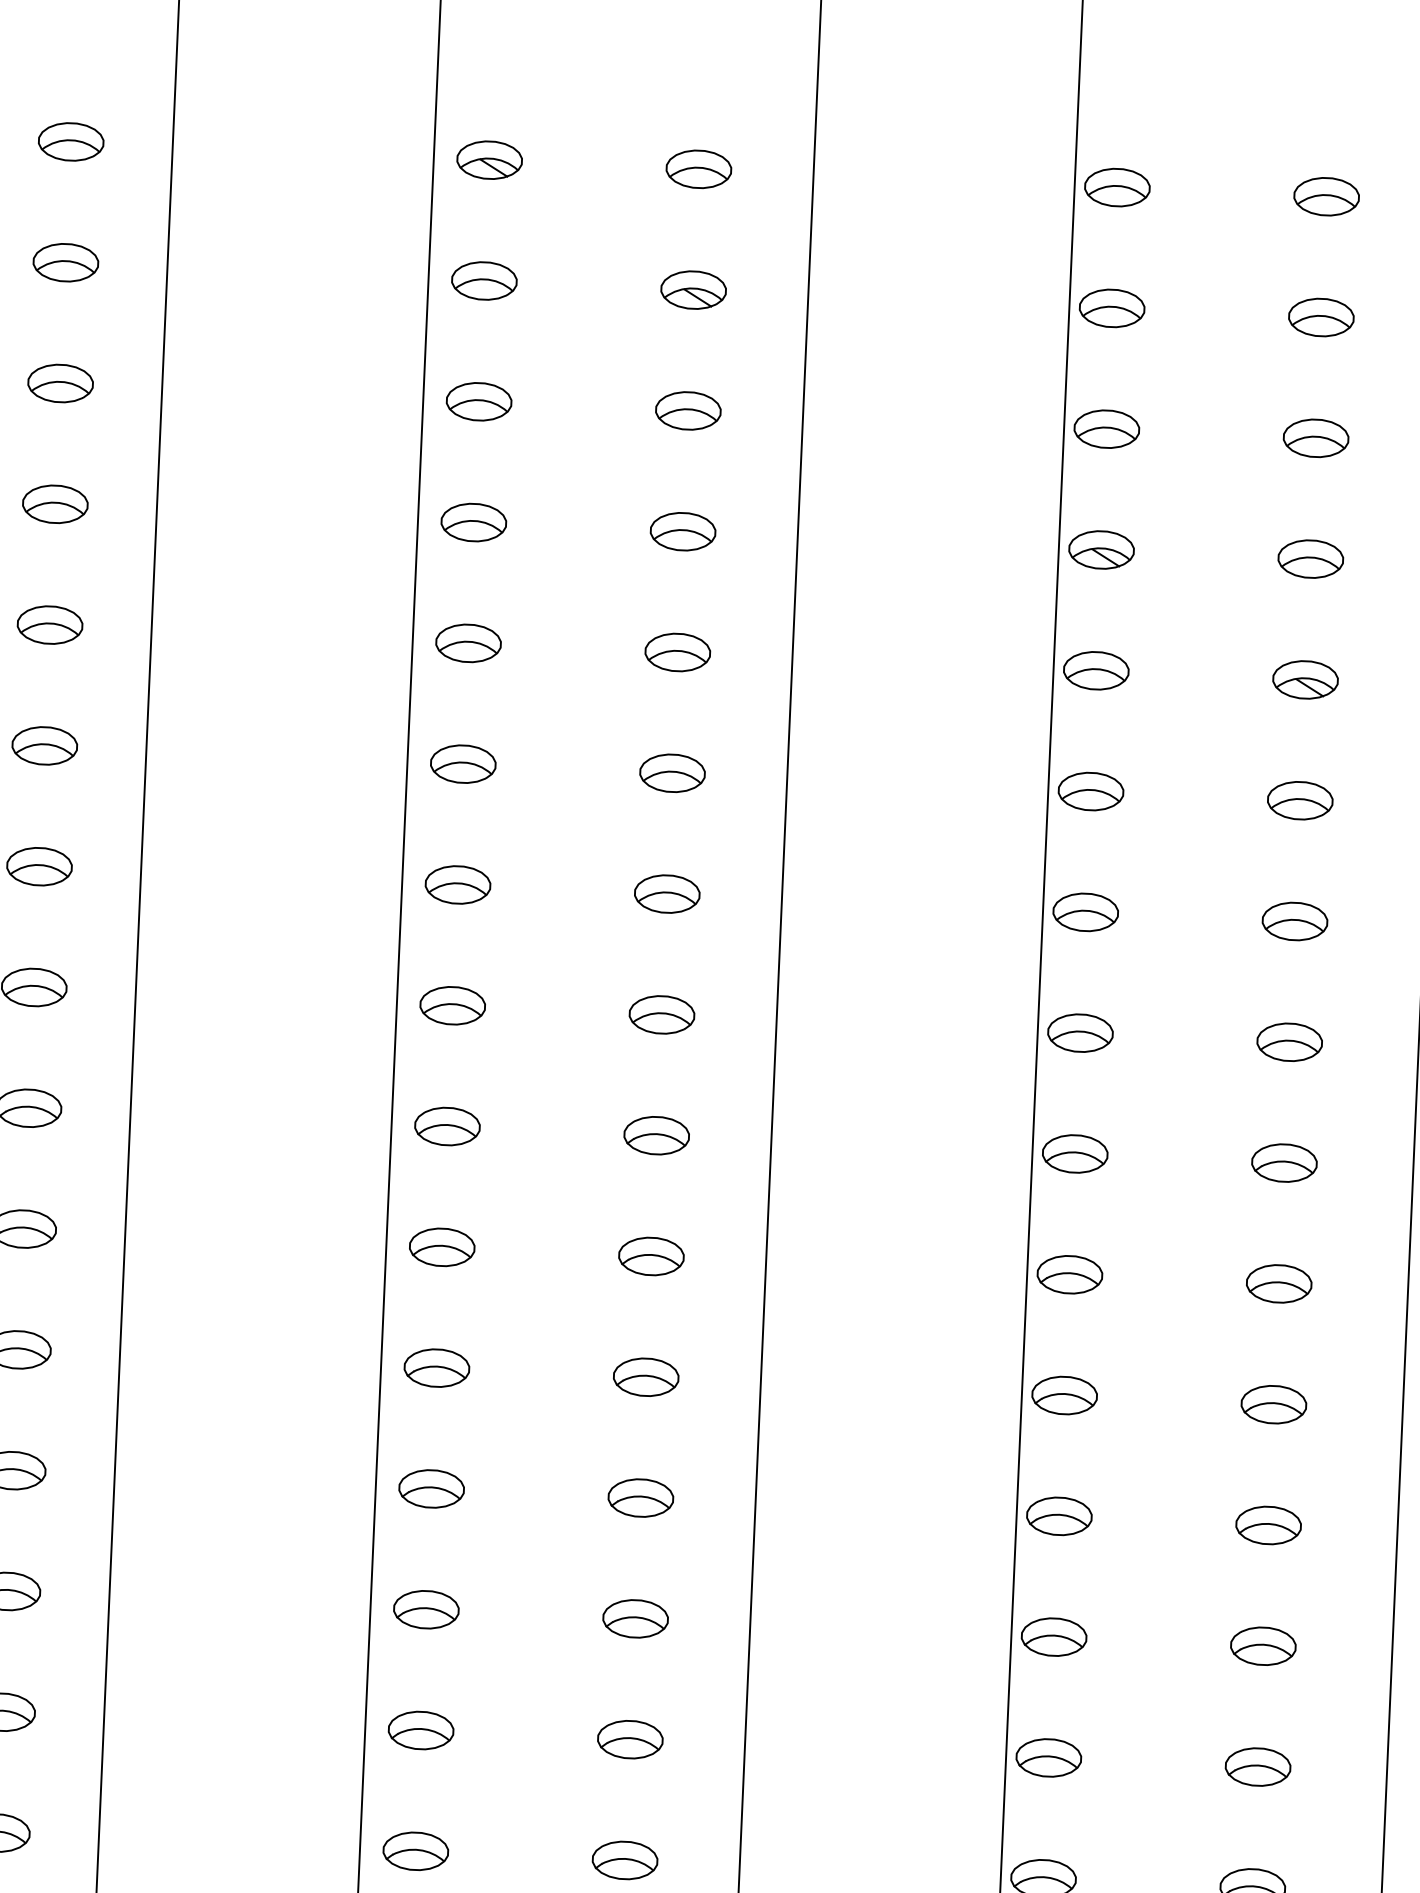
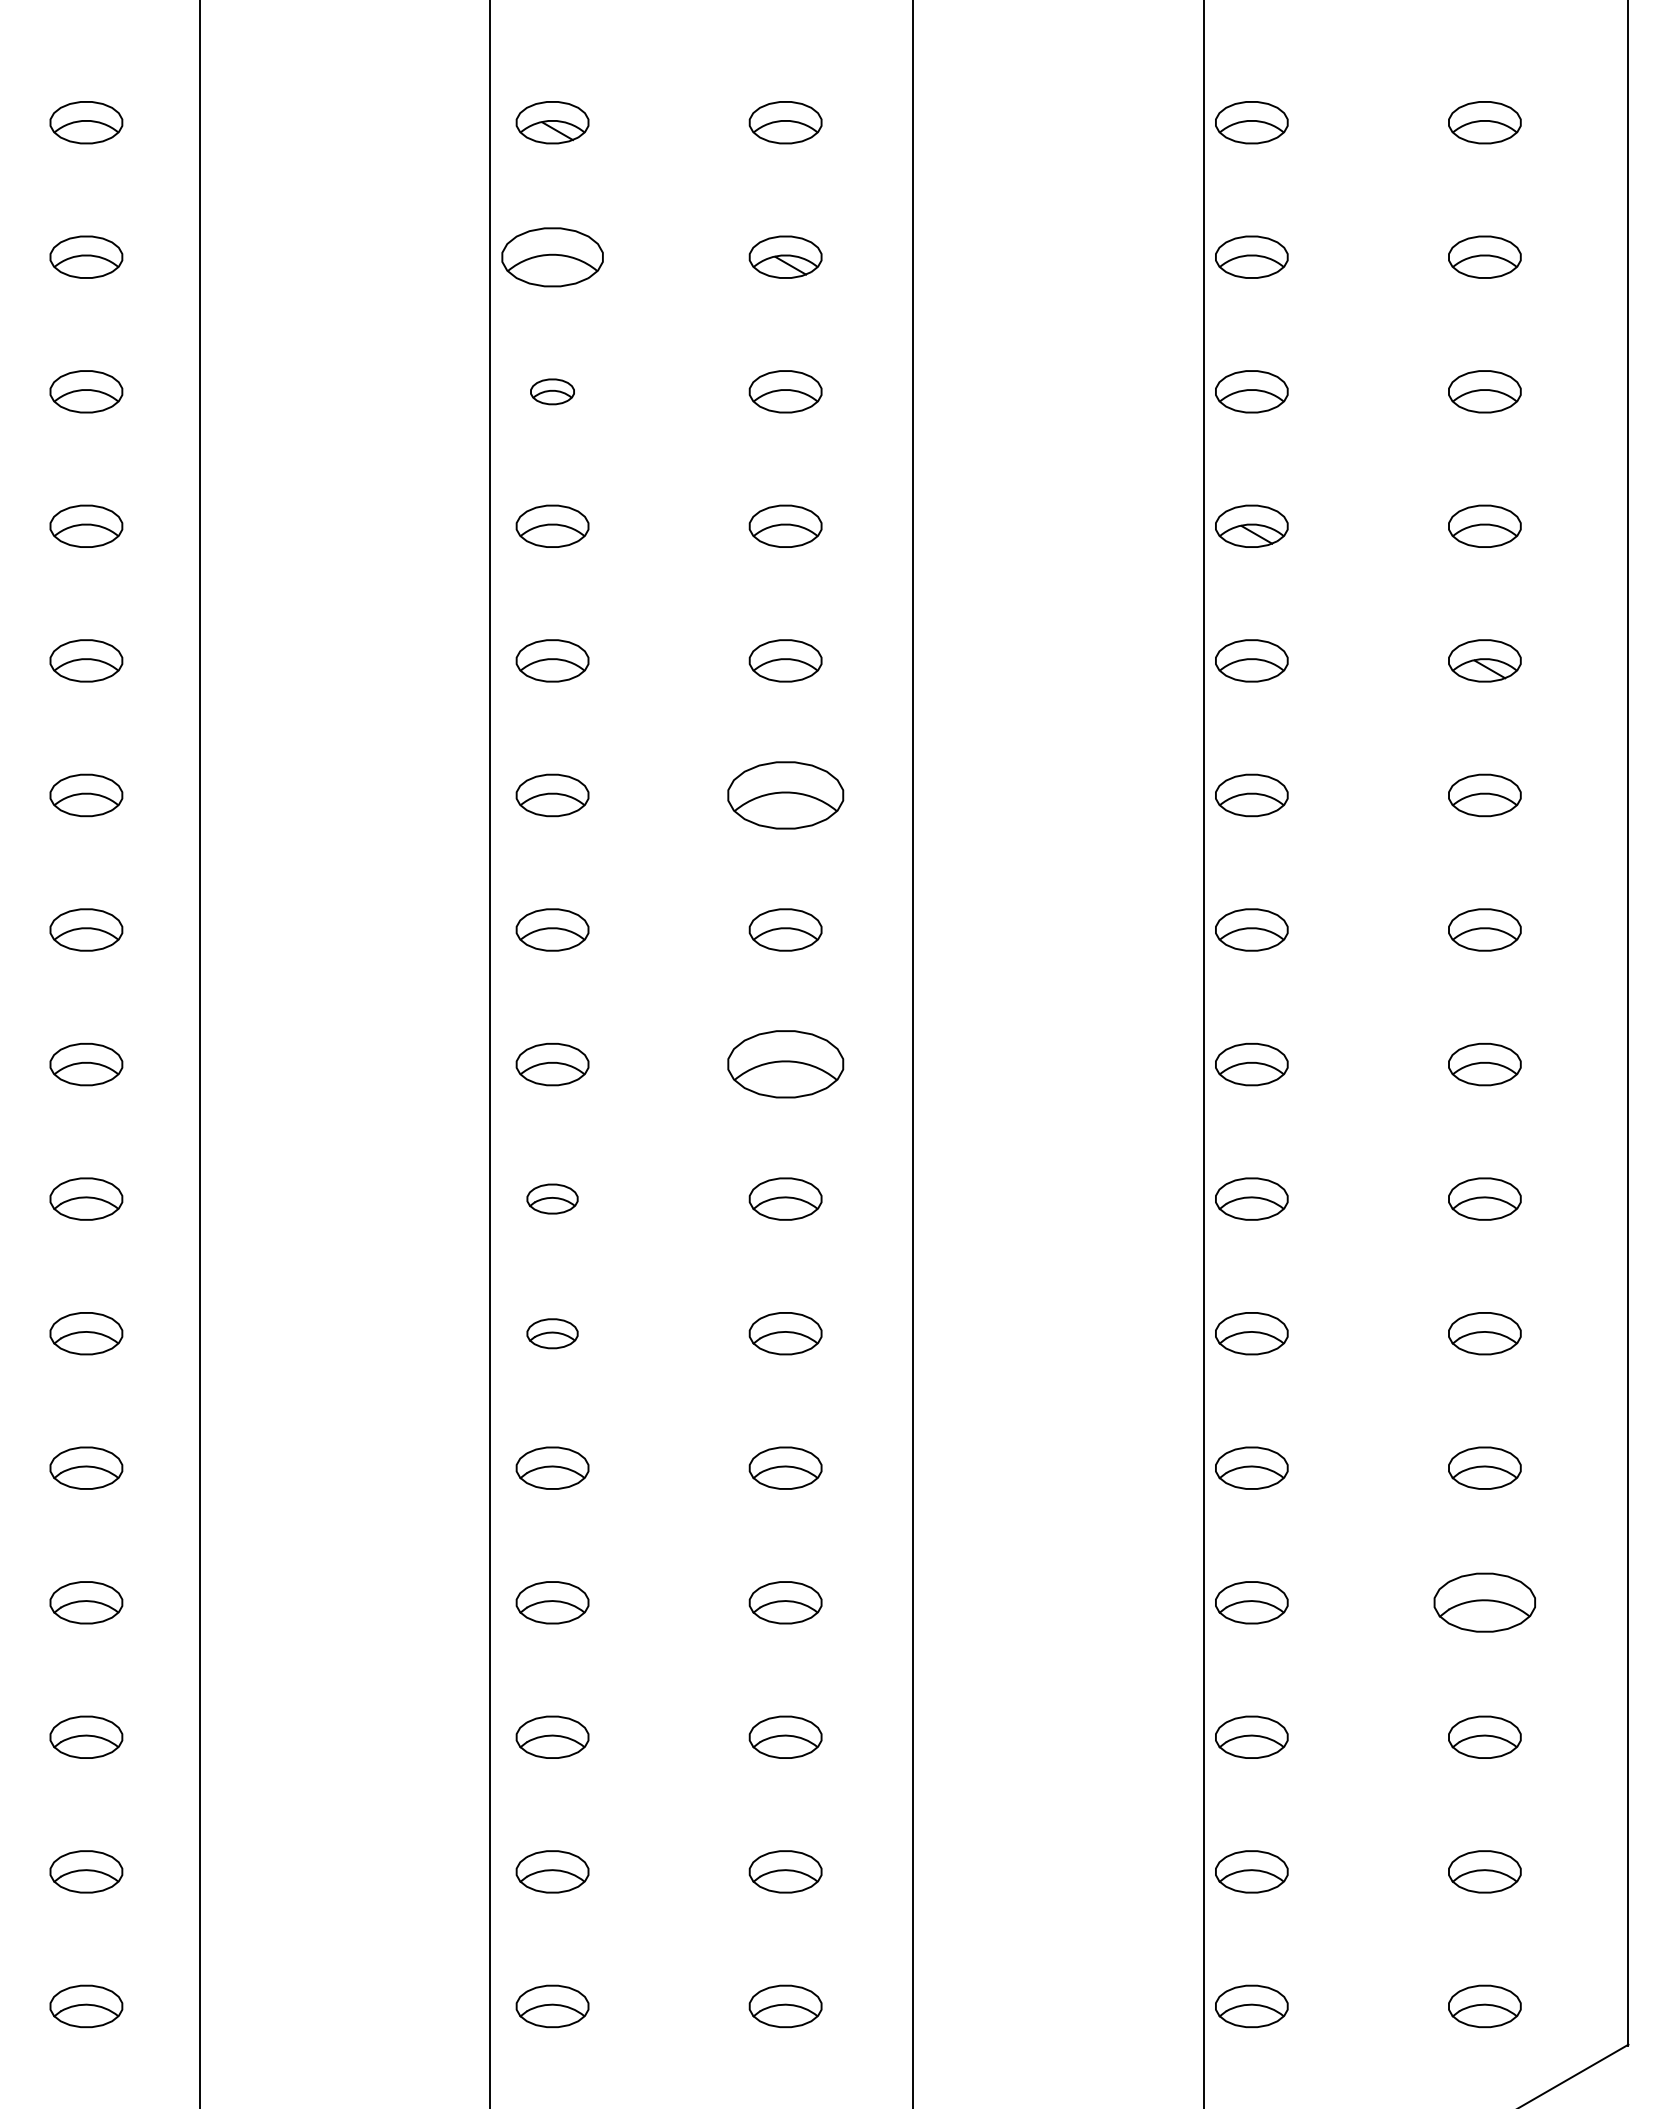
part: (484, 280) -> (552, 256), size x1.4
part: (479, 401) -> (552, 391), size x0.6
part: (672, 773) -> (785, 795), size x1.6
part: (661, 1014) -> (785, 1064), size x1.6
part: (447, 1126) -> (552, 1198), size x0.7
part: (442, 1247) -> (552, 1333), size x0.7
part: (1268, 1525) -> (1484, 1602), size x1.4

